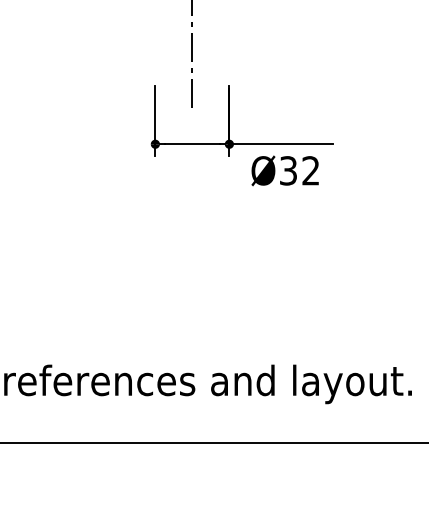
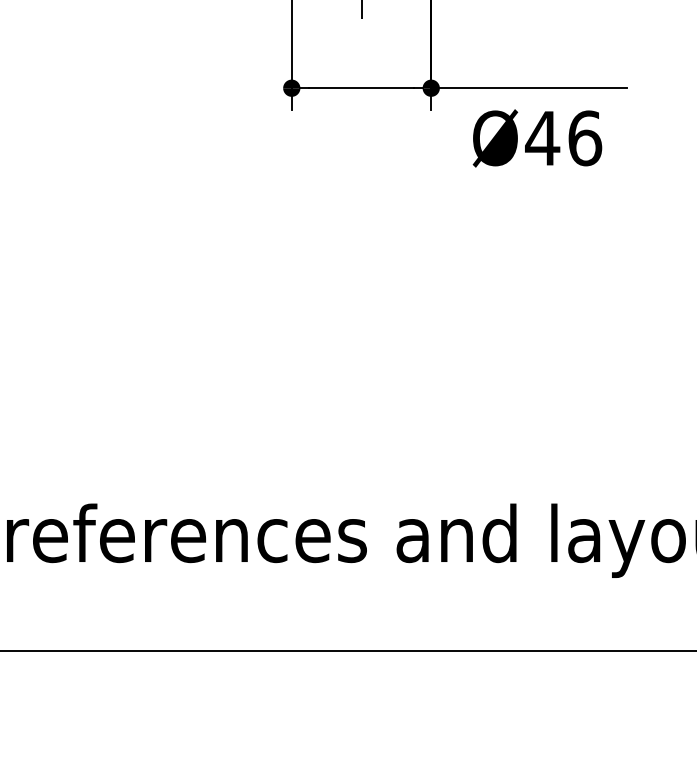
text: (299, 170) -> (563, 137), Ø32 -> Ø46

